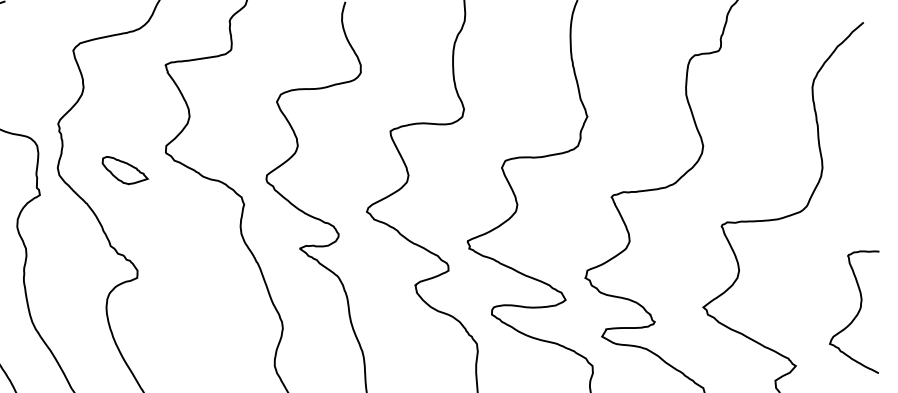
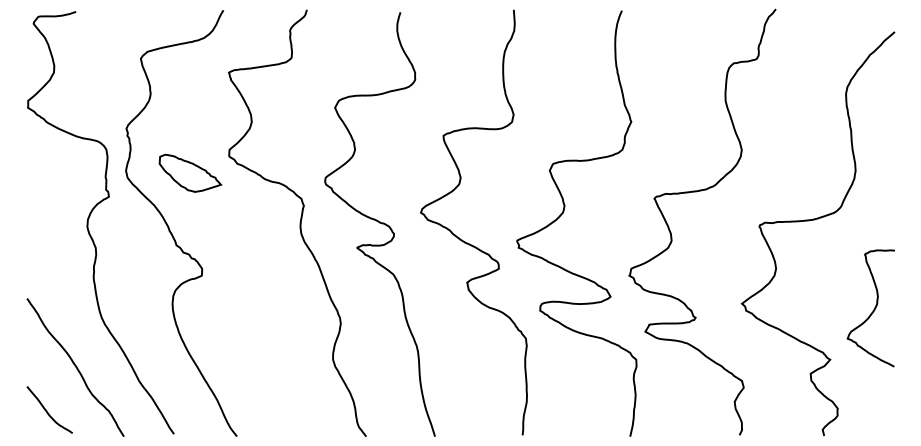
part: (125, 169) -> (190, 172), size x1.43
curve: (856, 313) -> (873, 309), moved

